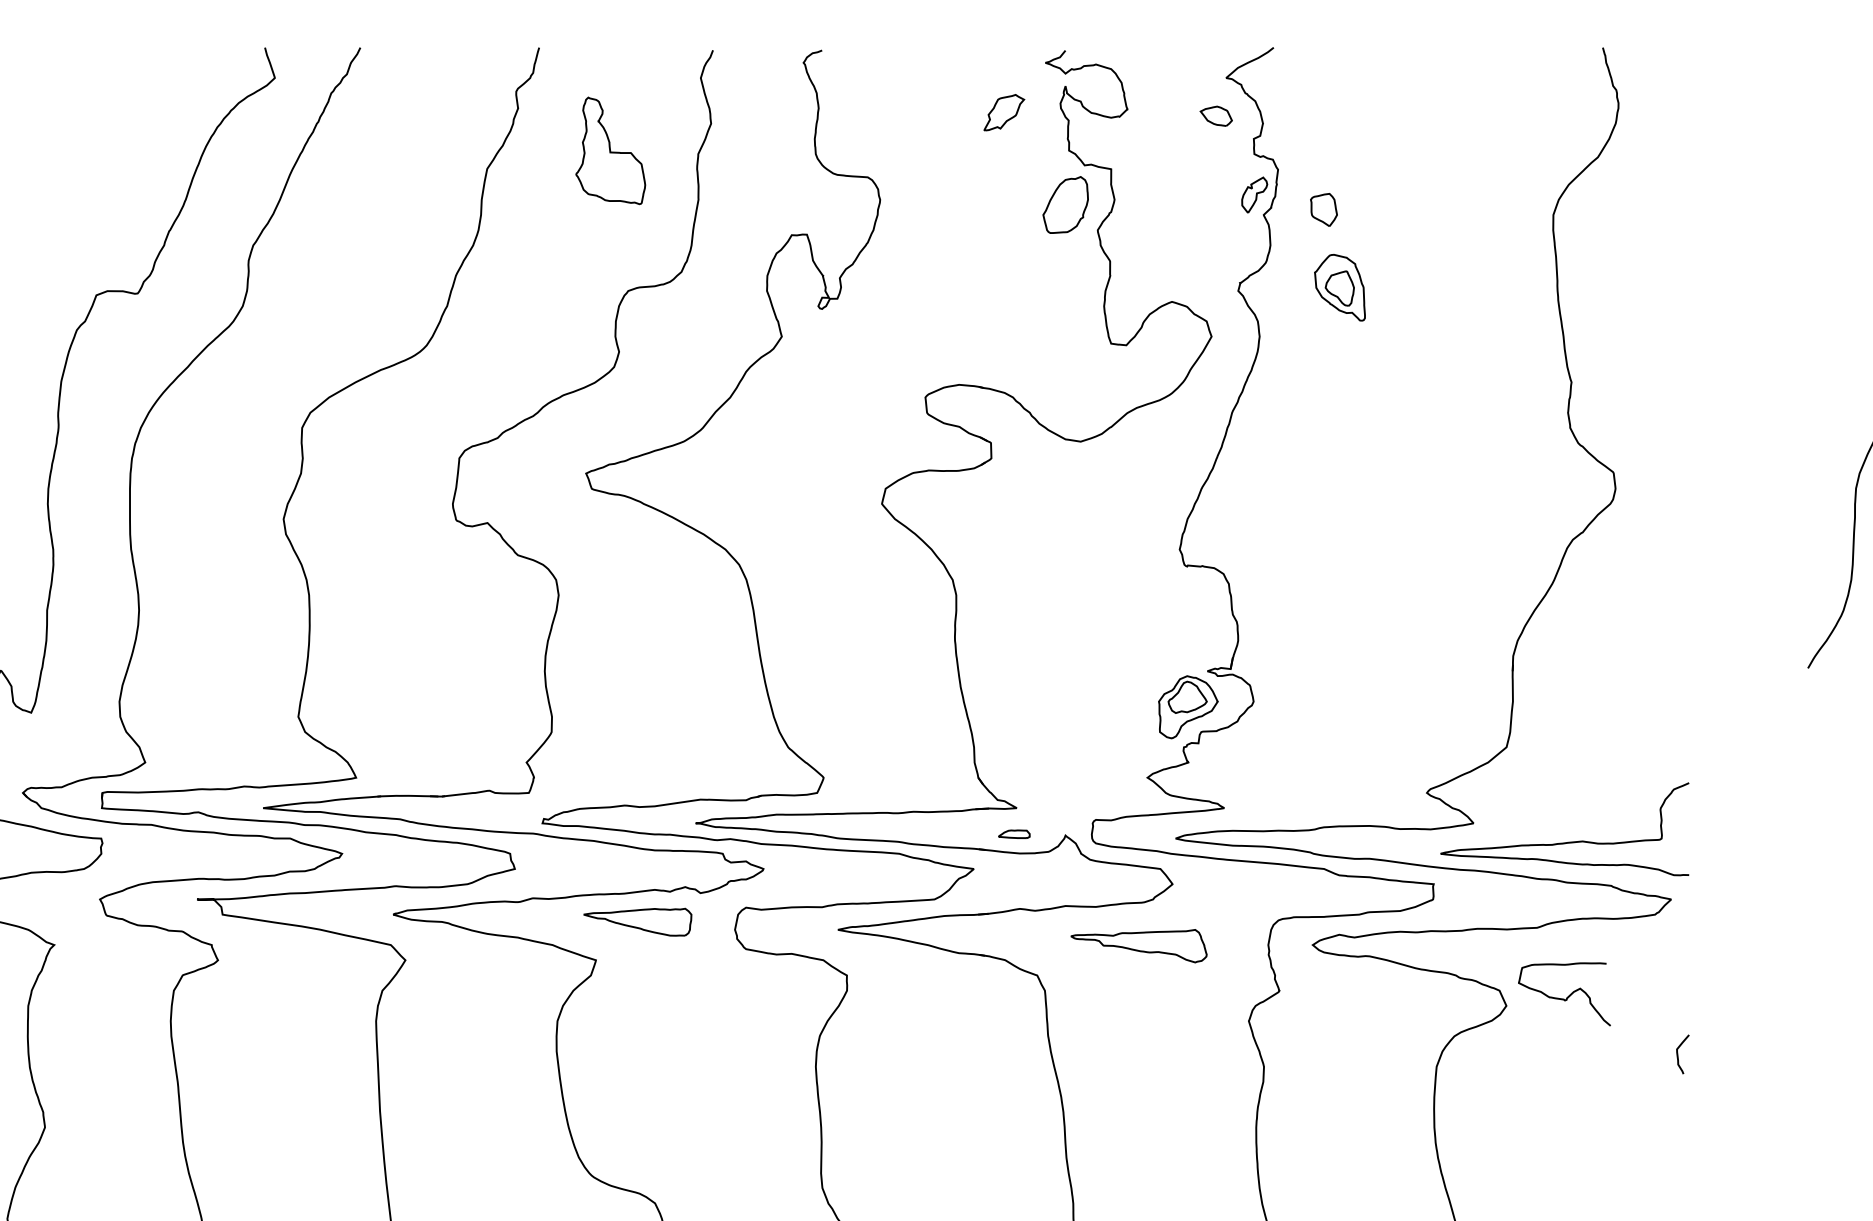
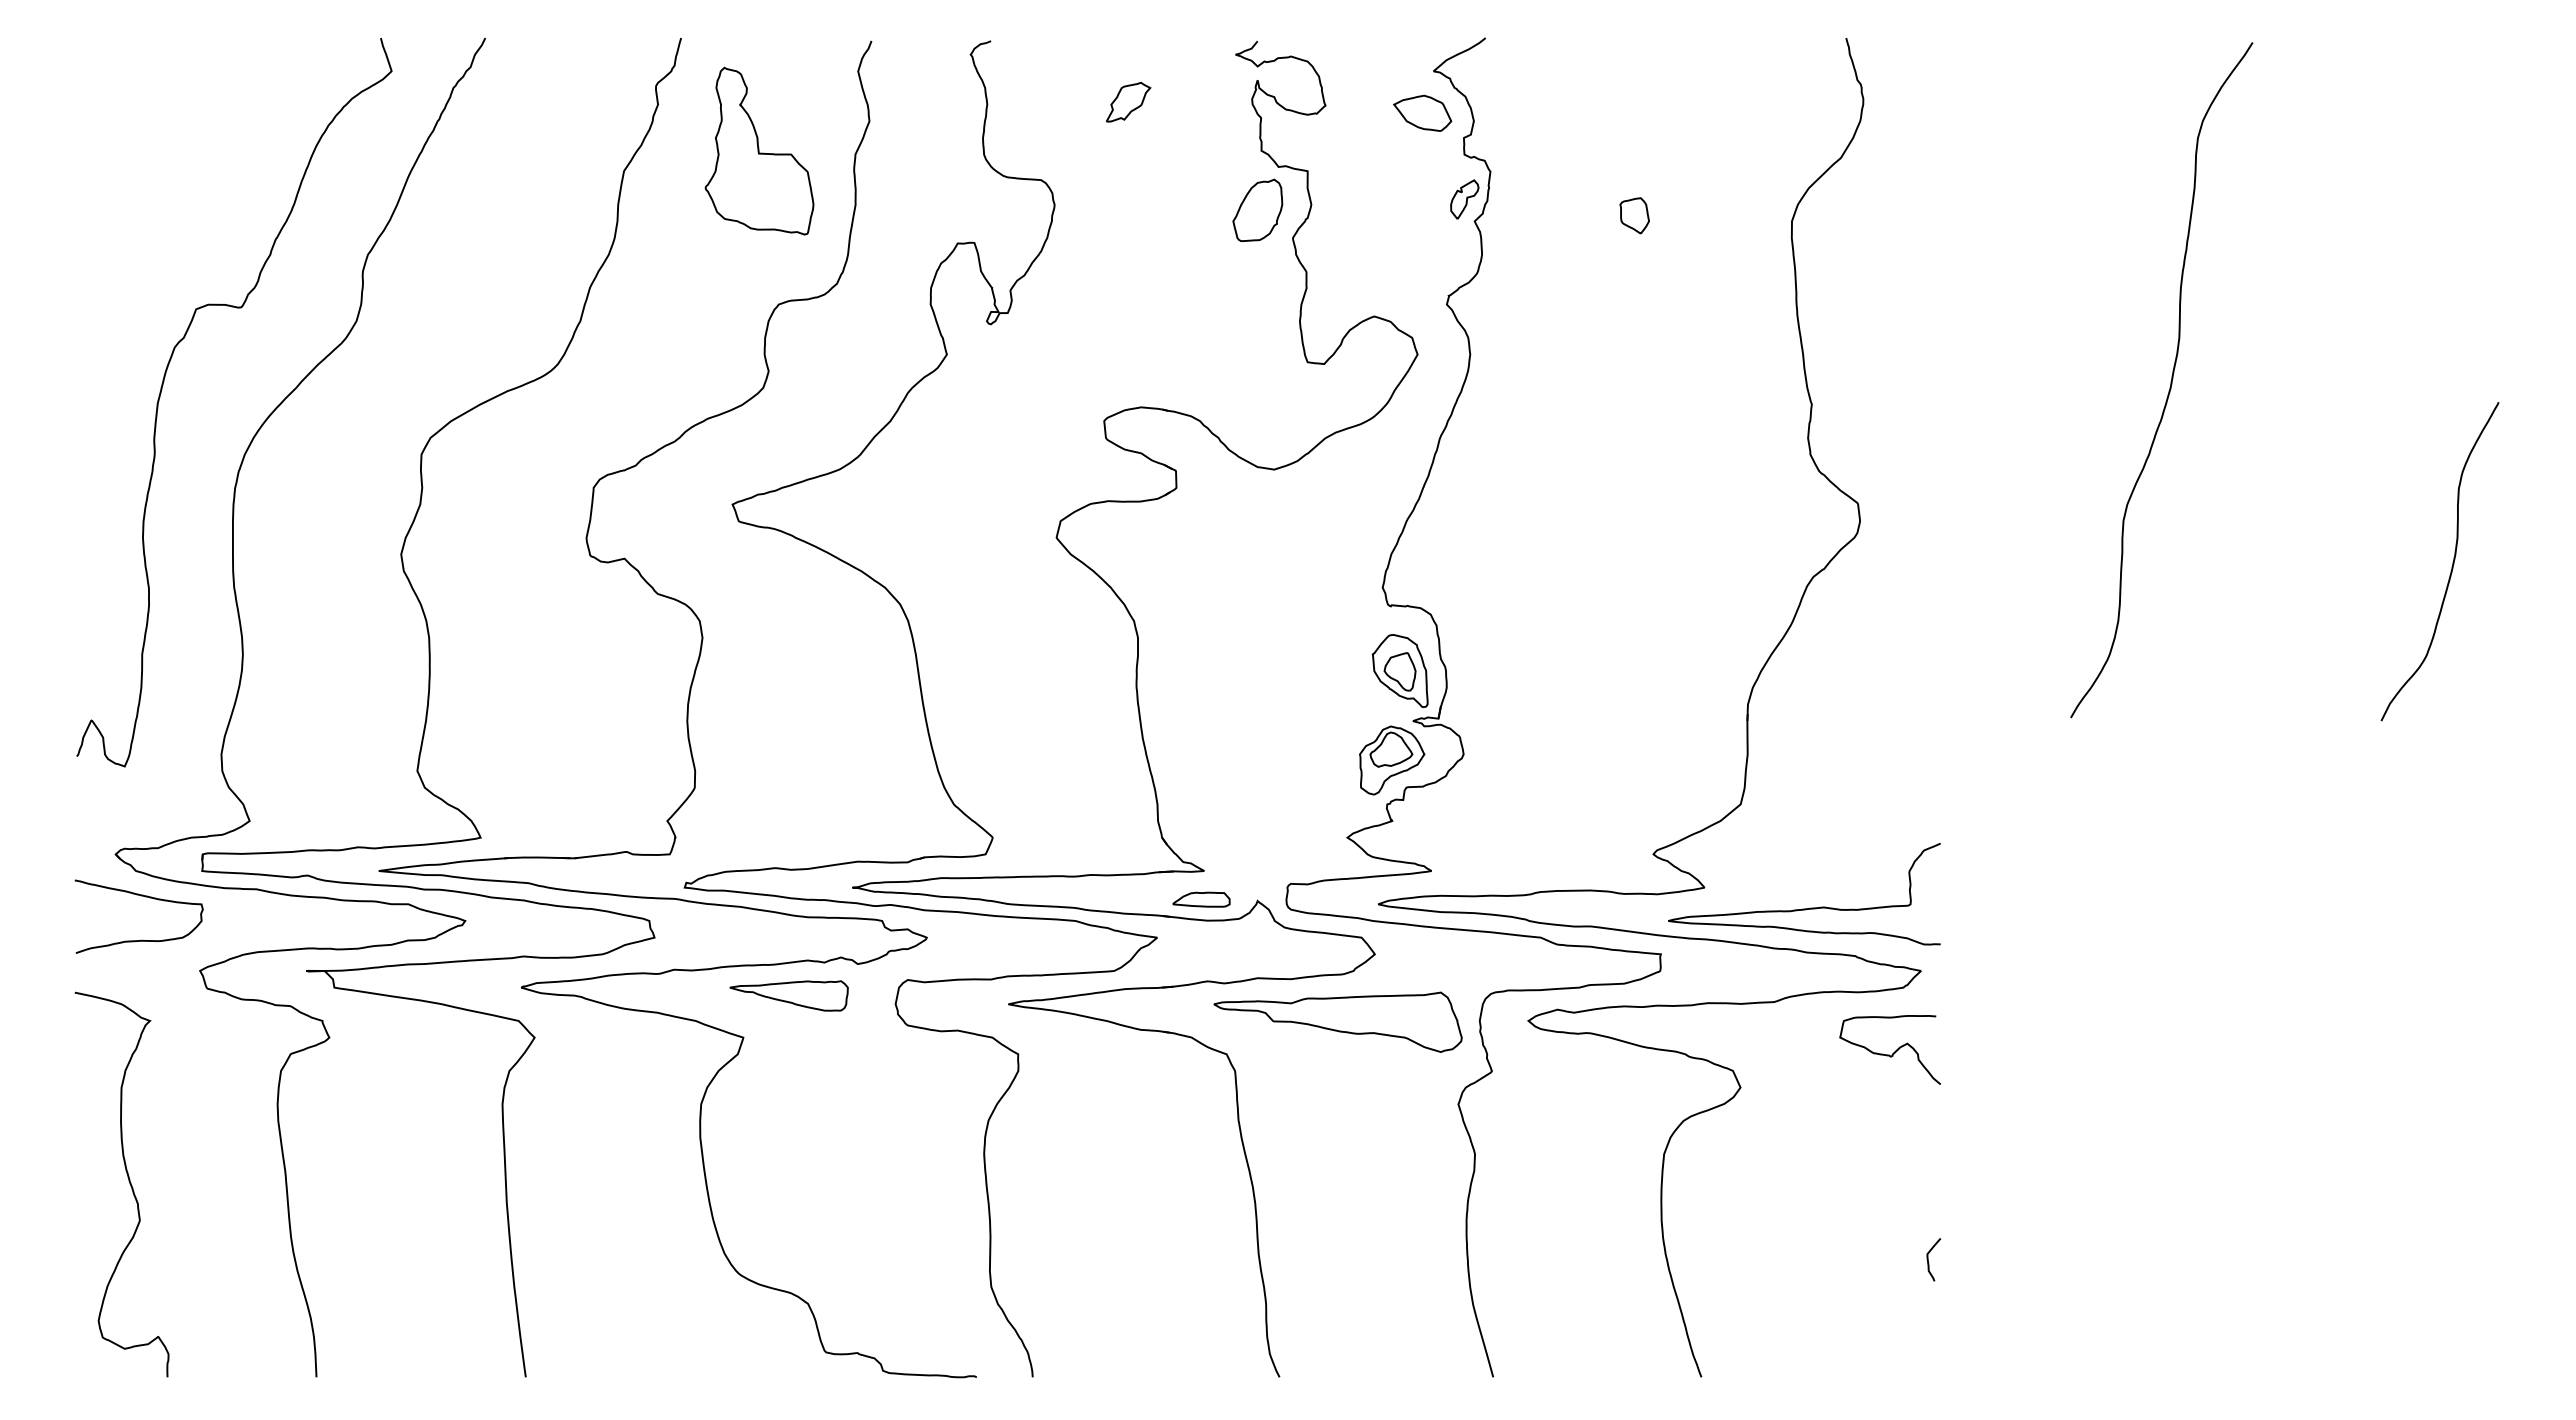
part: (1004, 112) -> (1128, 102), moved
part: (1216, 115) -> (1422, 112), size x1.67
part: (610, 150) -> (759, 150), size x1.43
part: (1323, 209) -> (1634, 215), moved
part: (1339, 287) -> (1399, 670), moved
part: (1014, 834) -> (1201, 899), size x1.67
part: (1138, 945) -> (1337, 1021), size x1.67
curve: (1567, 996) -> (1893, 1052), moved
curve: (1678, 1054) -> (1928, 1259), moved

